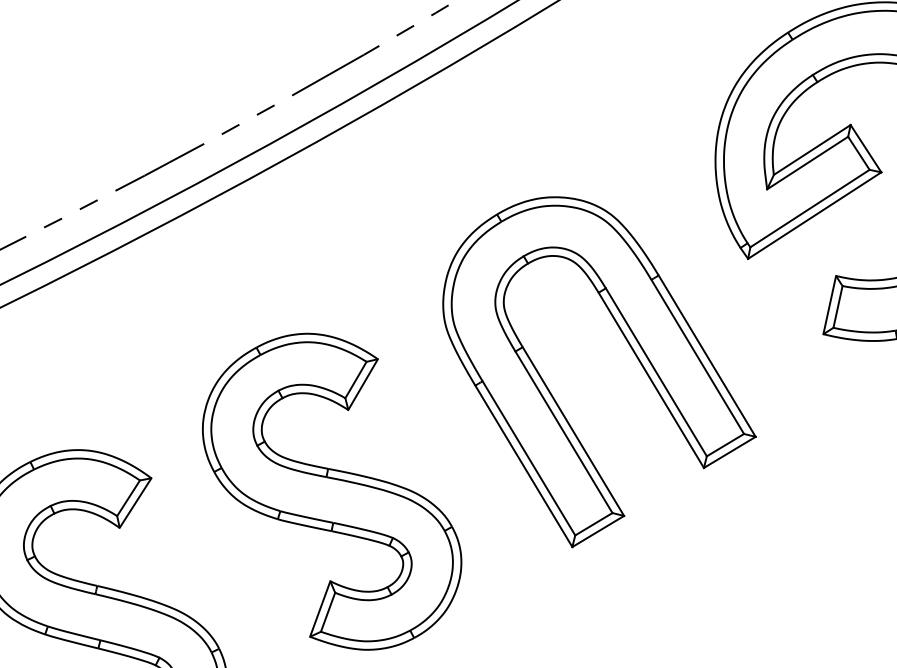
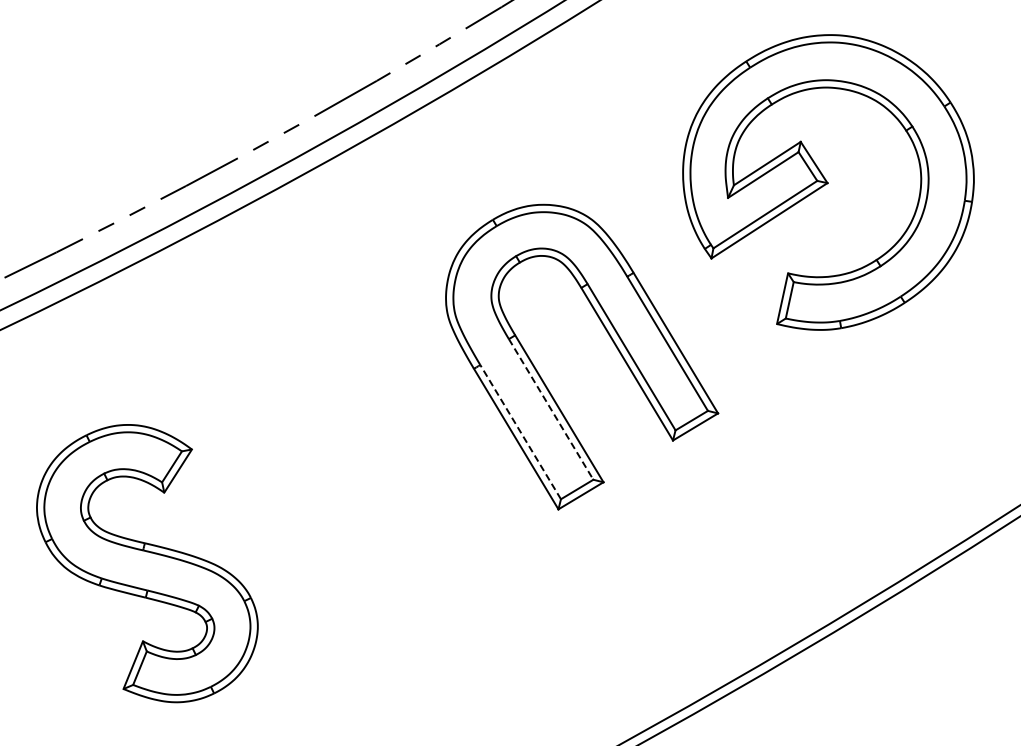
line: (564, 432) -> (551, 409), solid -> dashed
line: (528, 457) -> (520, 431), solid -> dashed
part: (331, 490) -> (348, 460), removed

